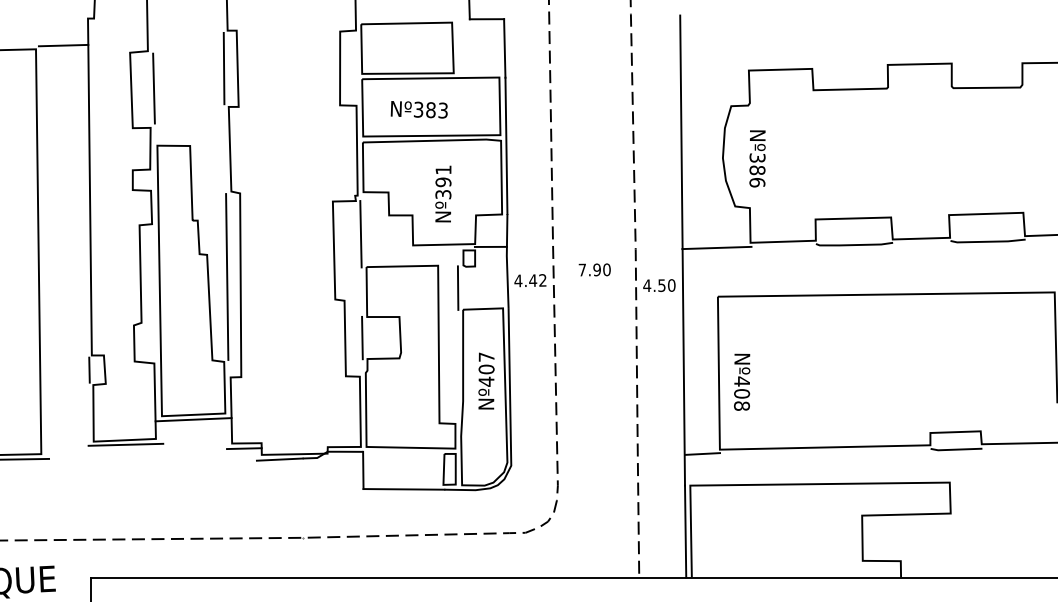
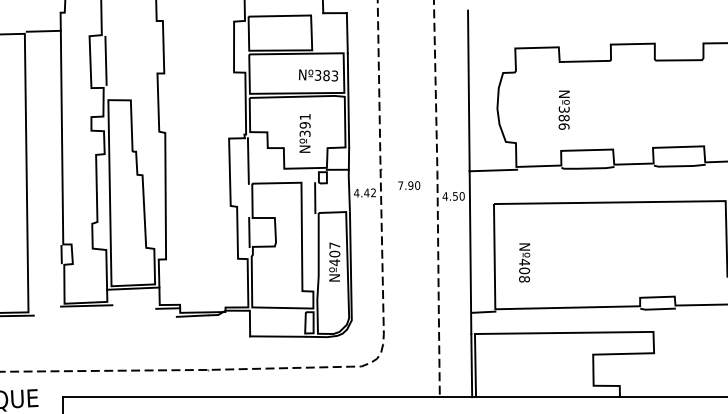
line: (224, 67) -> (154, 46), removed
text: (419, 109) -> (318, 75), moved
text: (756, 157) -> (563, 109), moved
line: (227, 277) -> (156, 190), removed
text: (741, 381) -> (524, 262), moved

